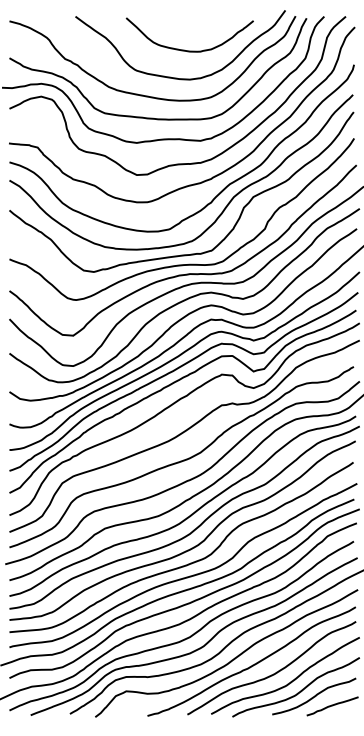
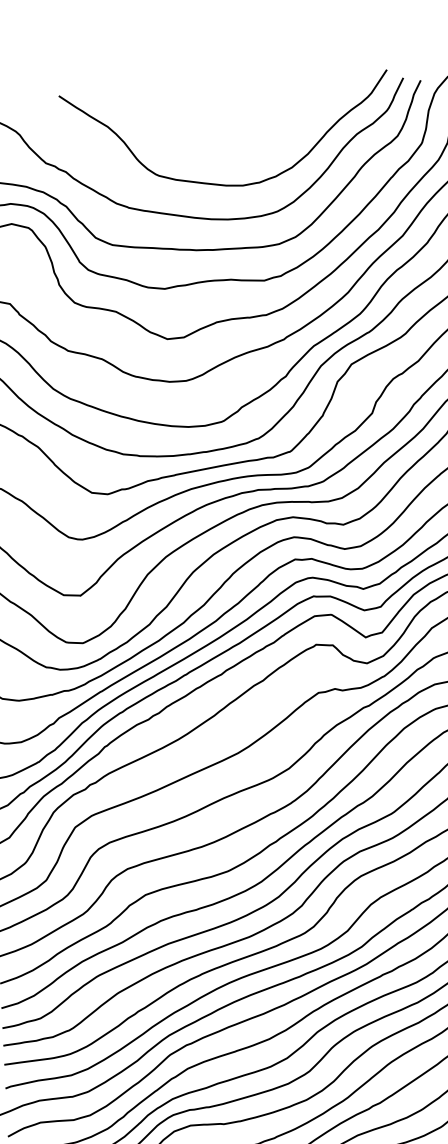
curve: (184, 49) -> (232, 138), removed

